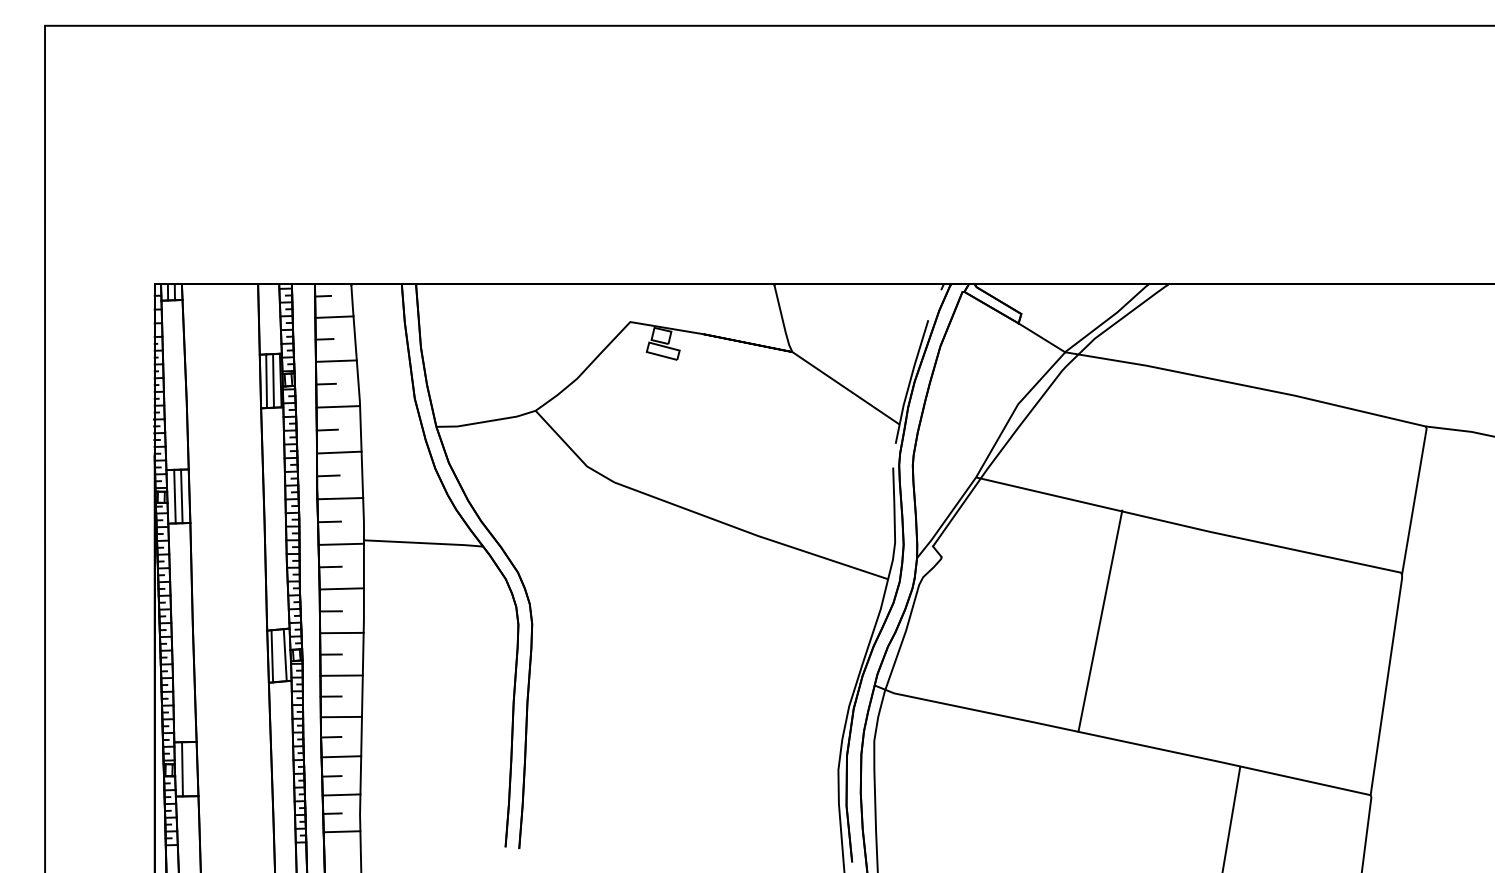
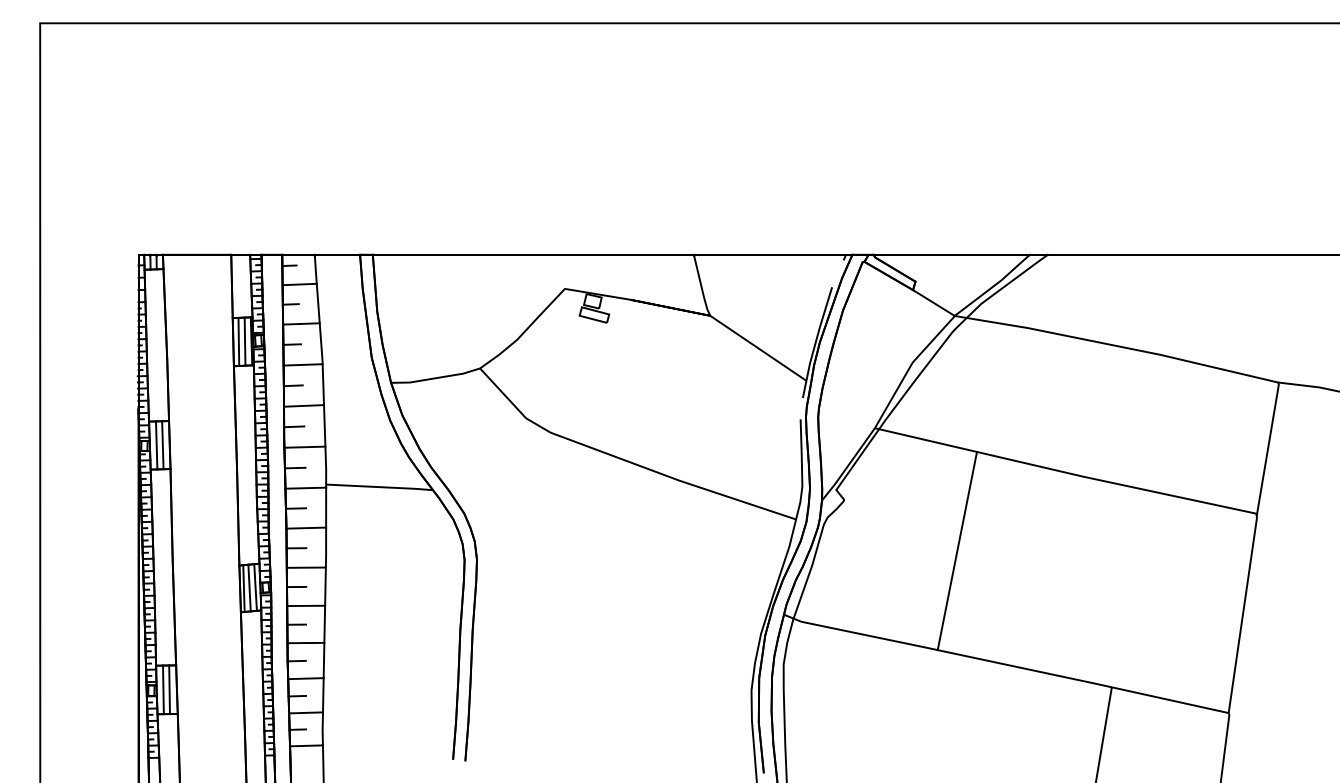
line: (1099, 620) -> (956, 550), moved
line: (278, 655) -> (249, 587), added
line: (189, 768) -> (169, 689), added

